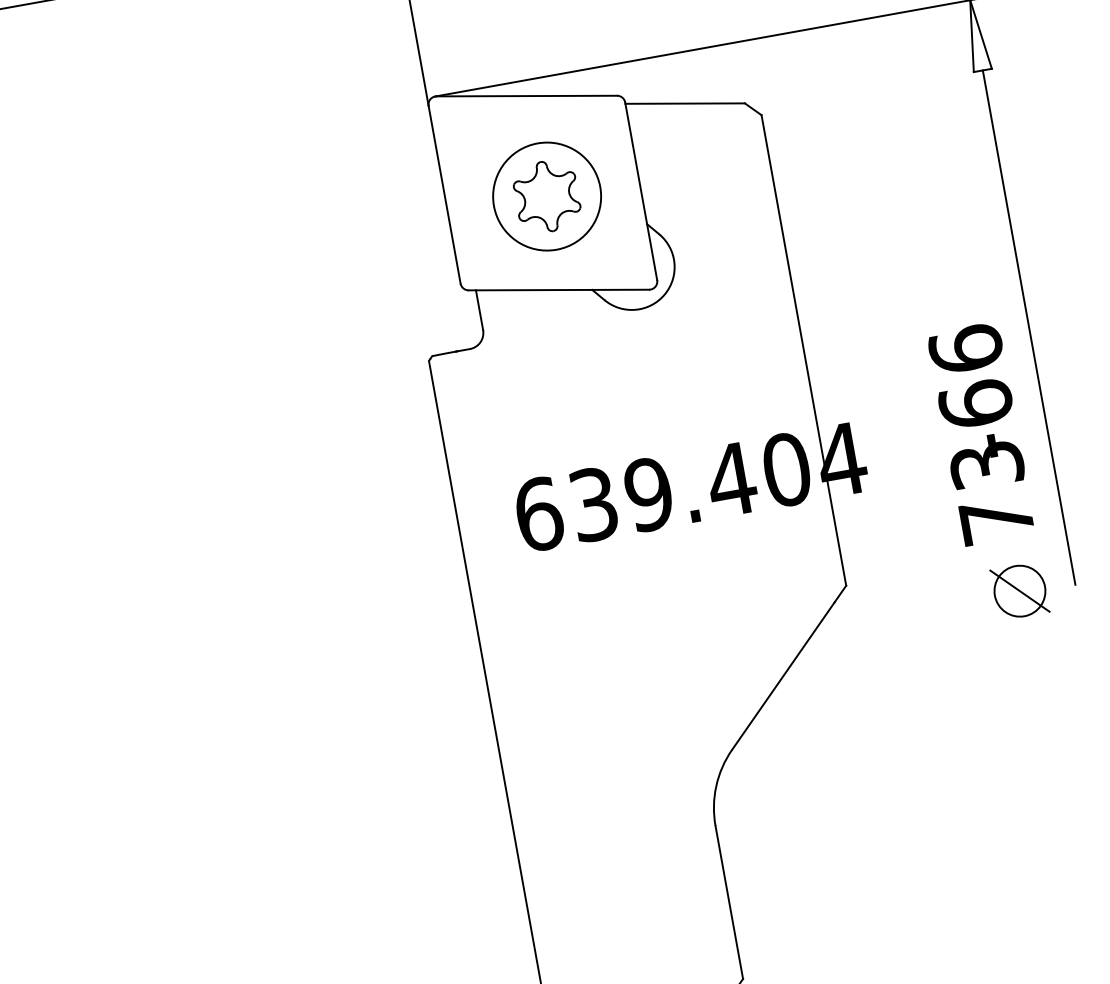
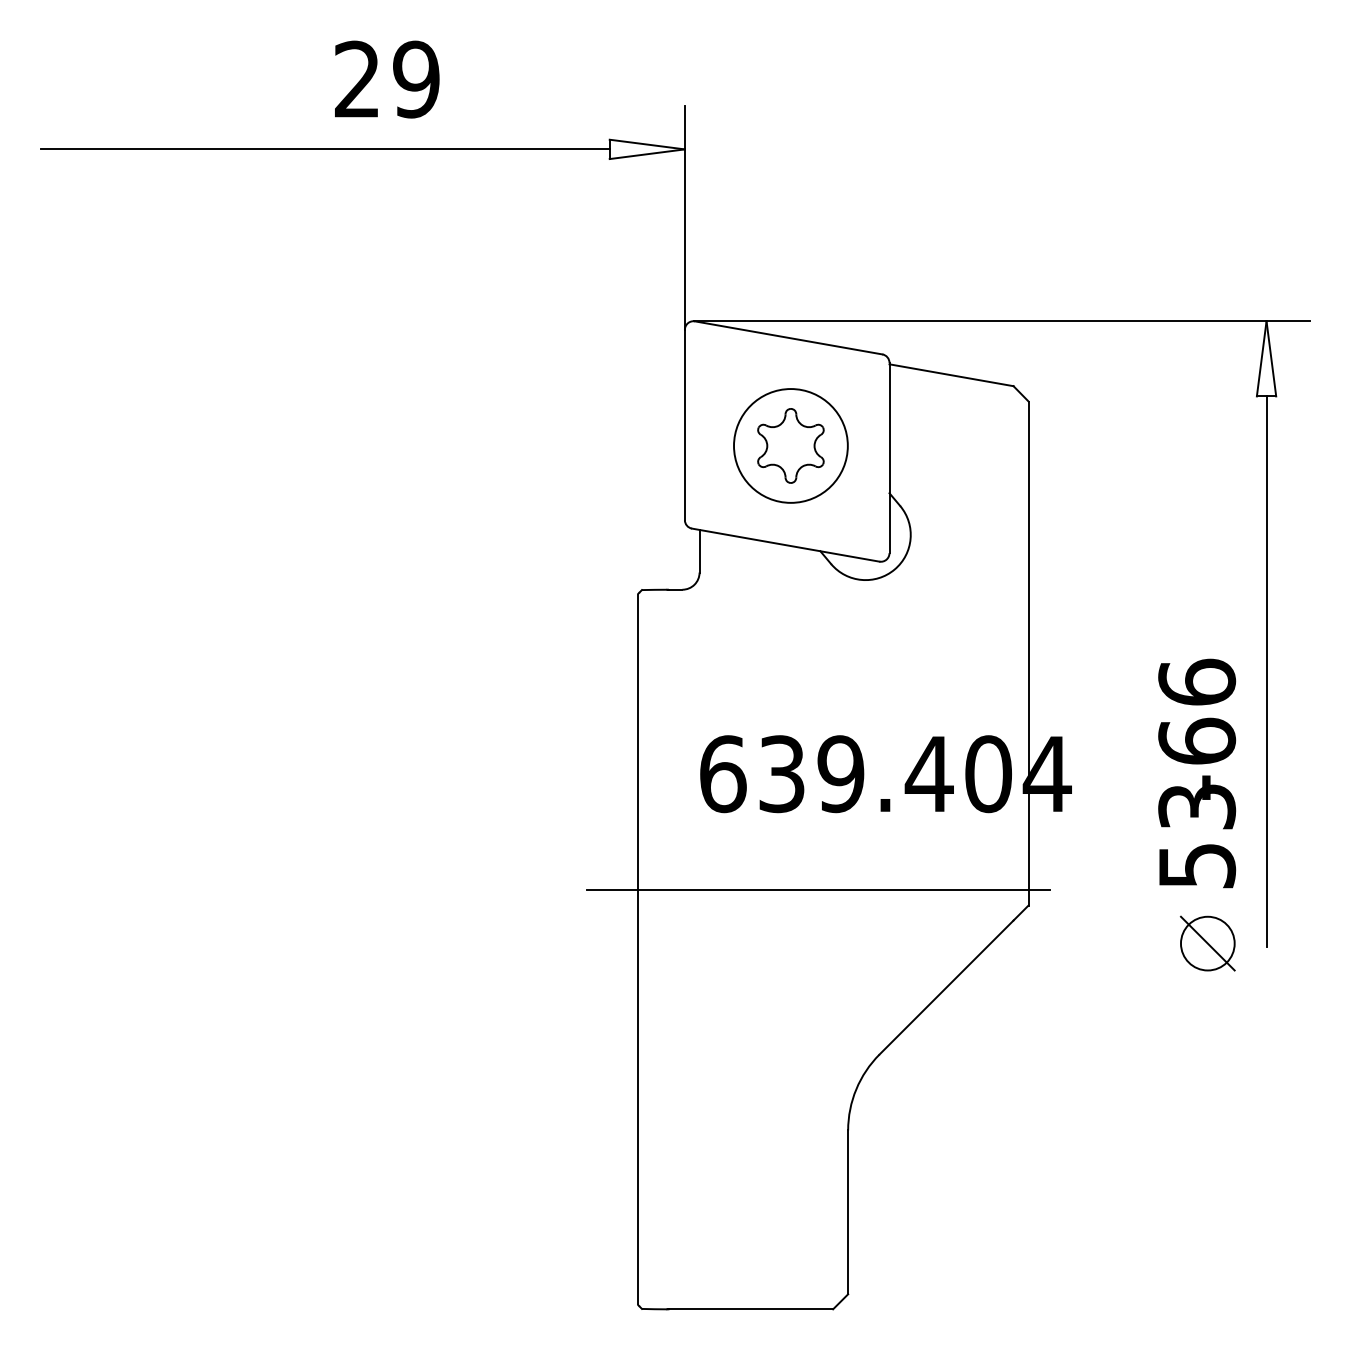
text: (997, 520) -> (1197, 866), 73 -> 53
line: (647, 606) -> (818, 890), added

